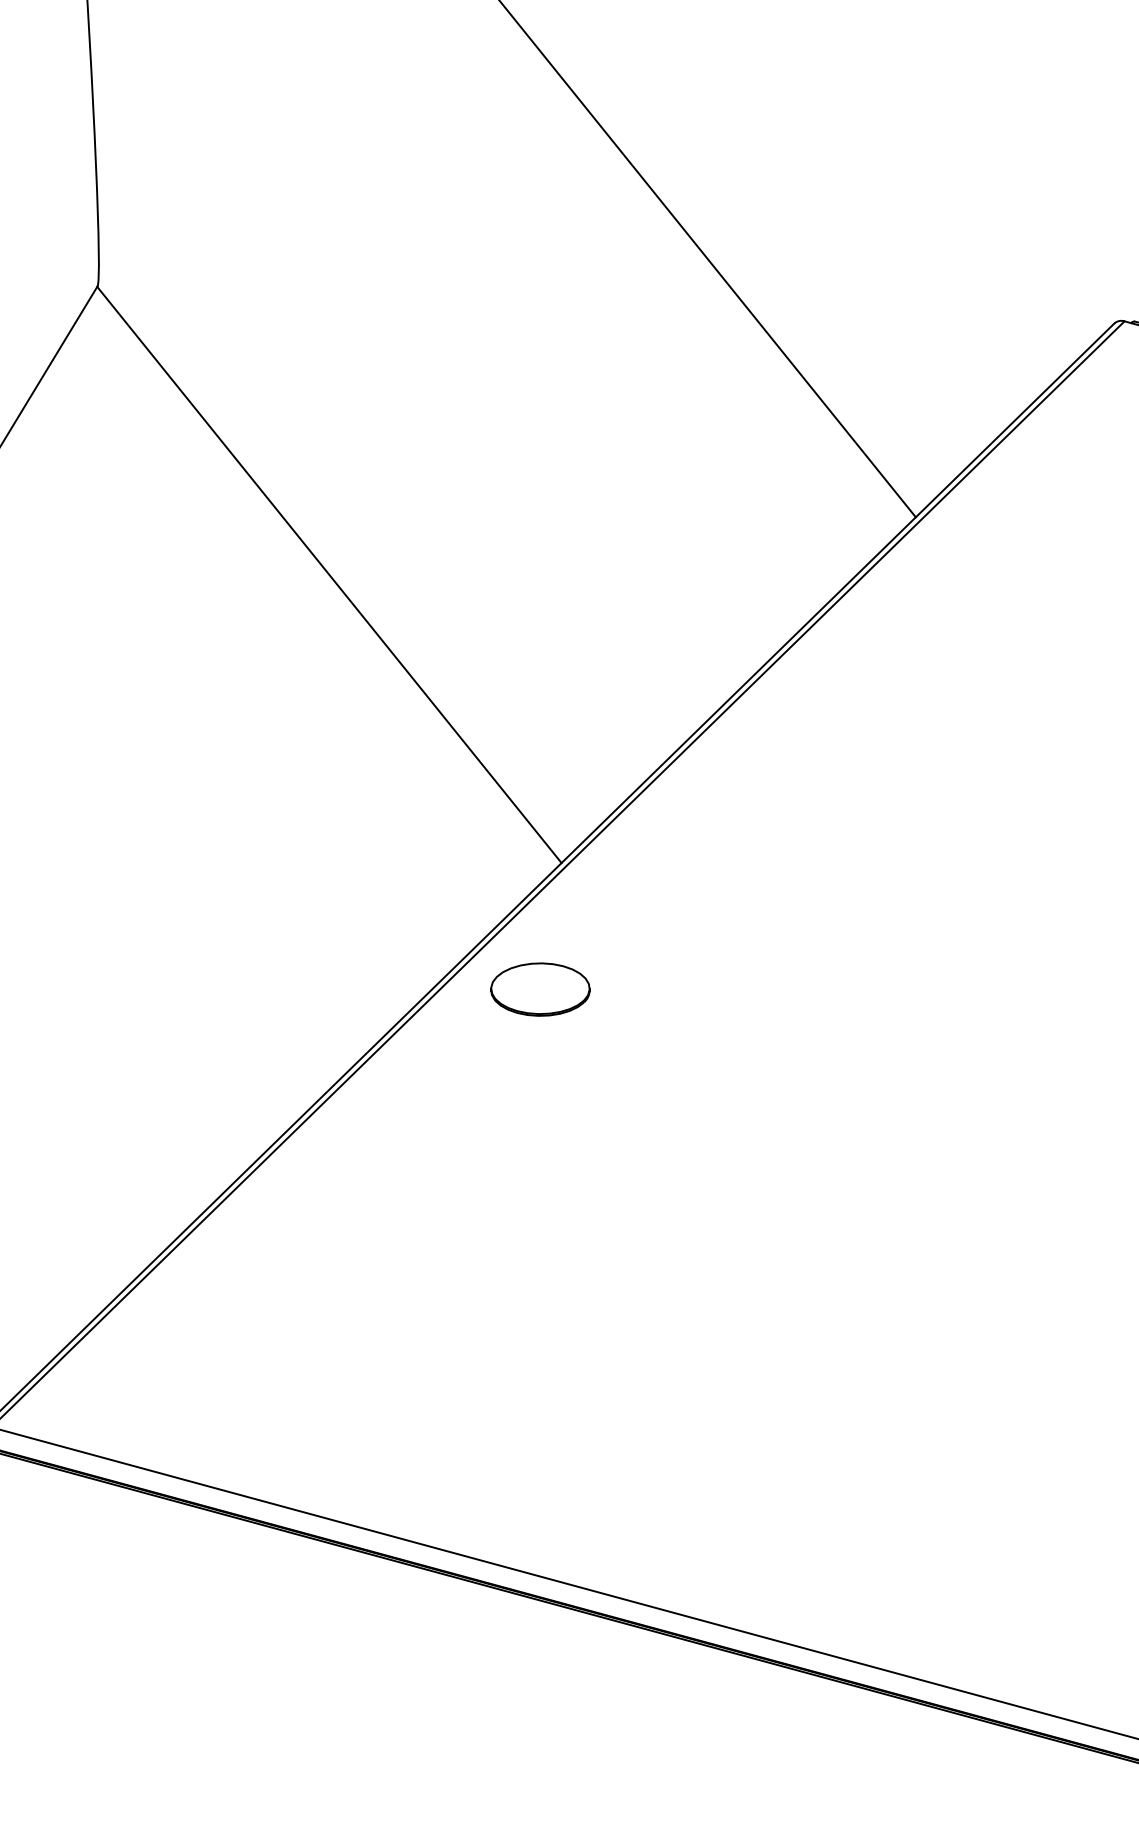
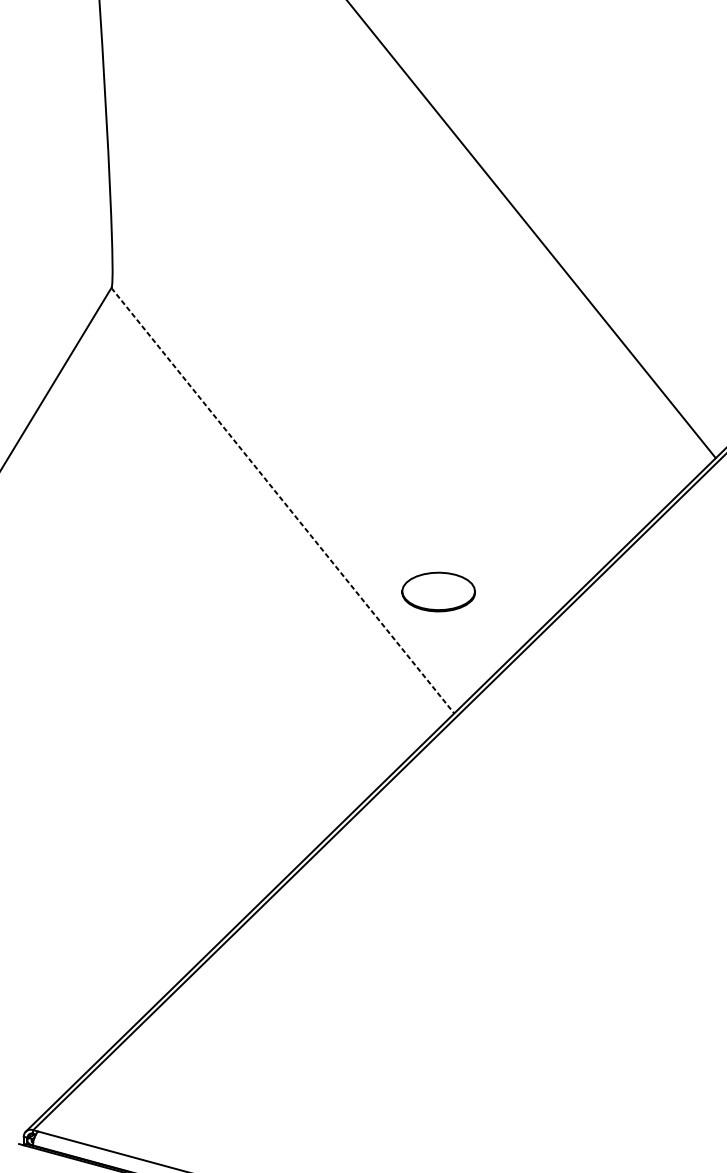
line: (329, 574) -> (282, 500), solid -> dashed
part: (540, 989) -> (438, 591), moved

